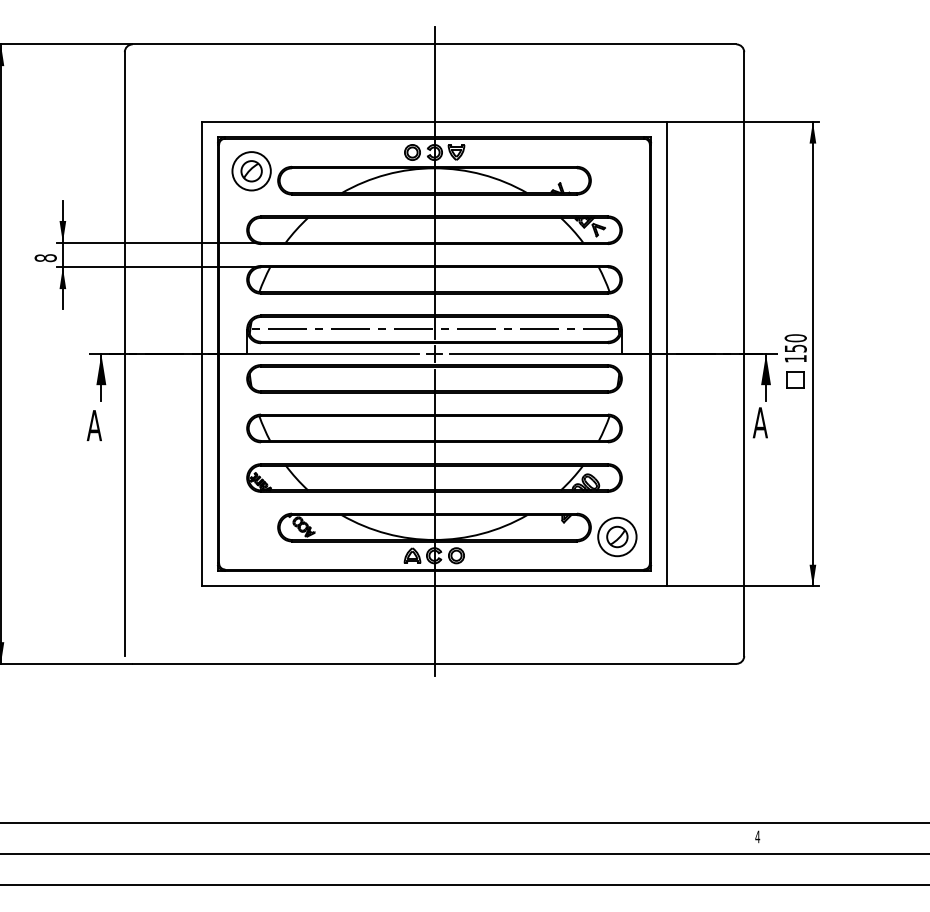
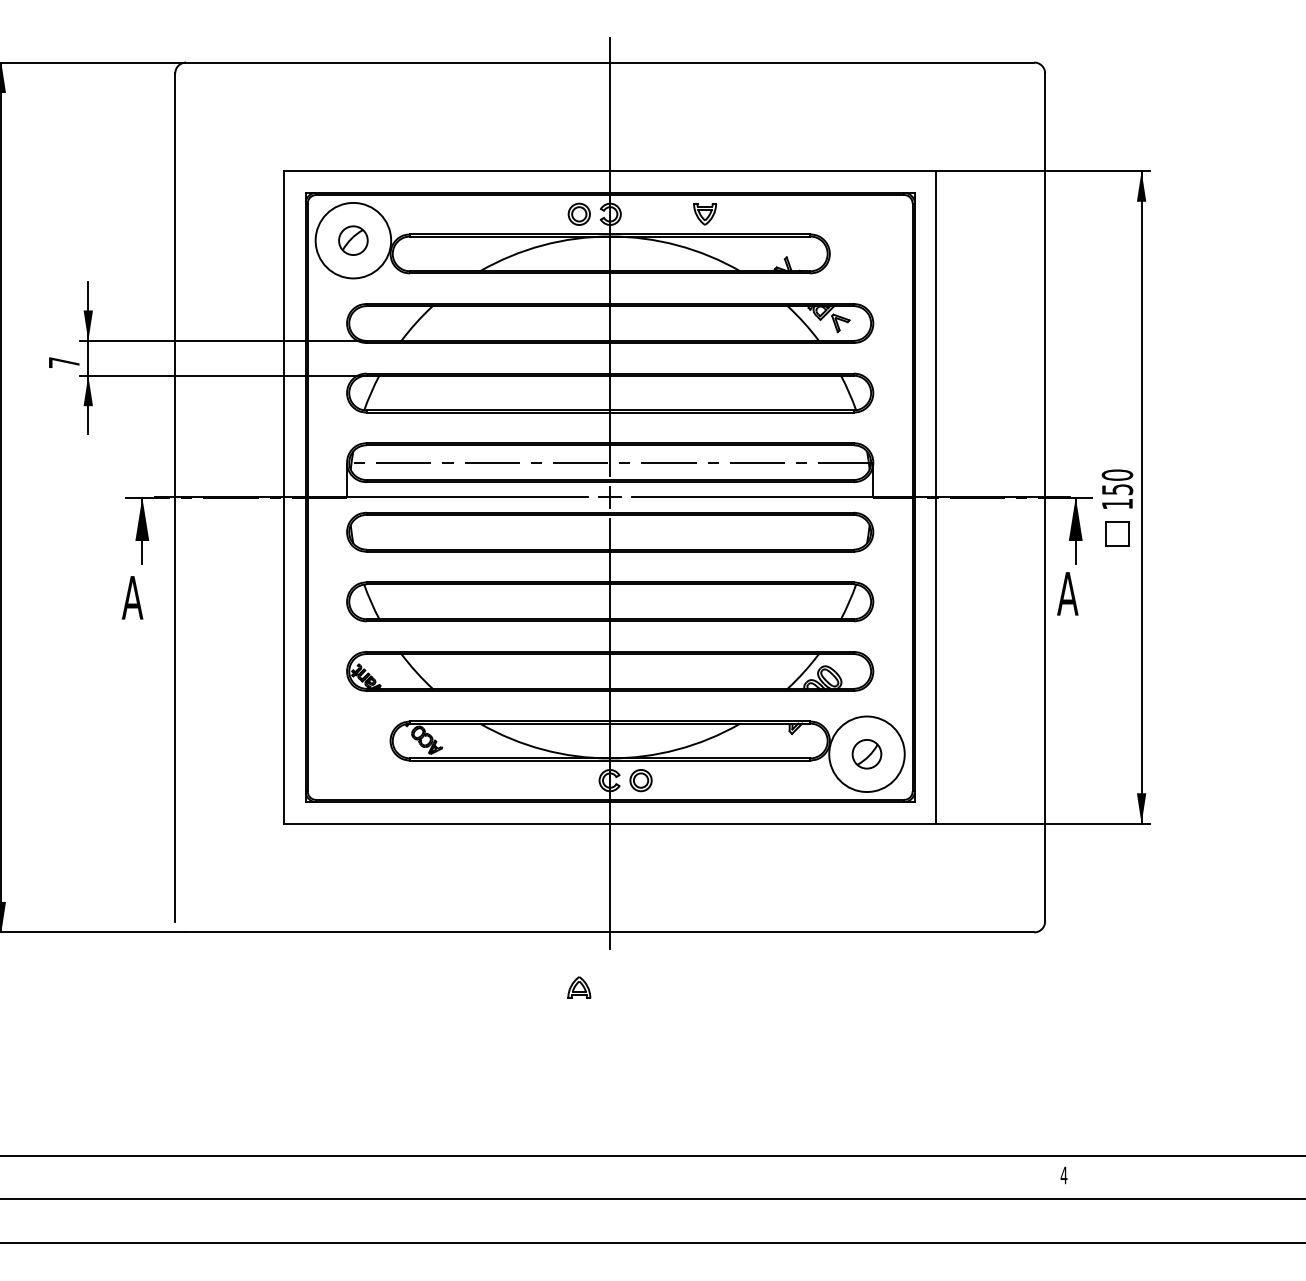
part: (456, 152) -> (704, 214), moved
circle: (251, 171) -> (353, 240), size x1.4
text: (45, 258) -> (63, 362), 8 -> 7
circle: (617, 537) -> (866, 754), size x1.4
part: (412, 555) -> (579, 987), moved

